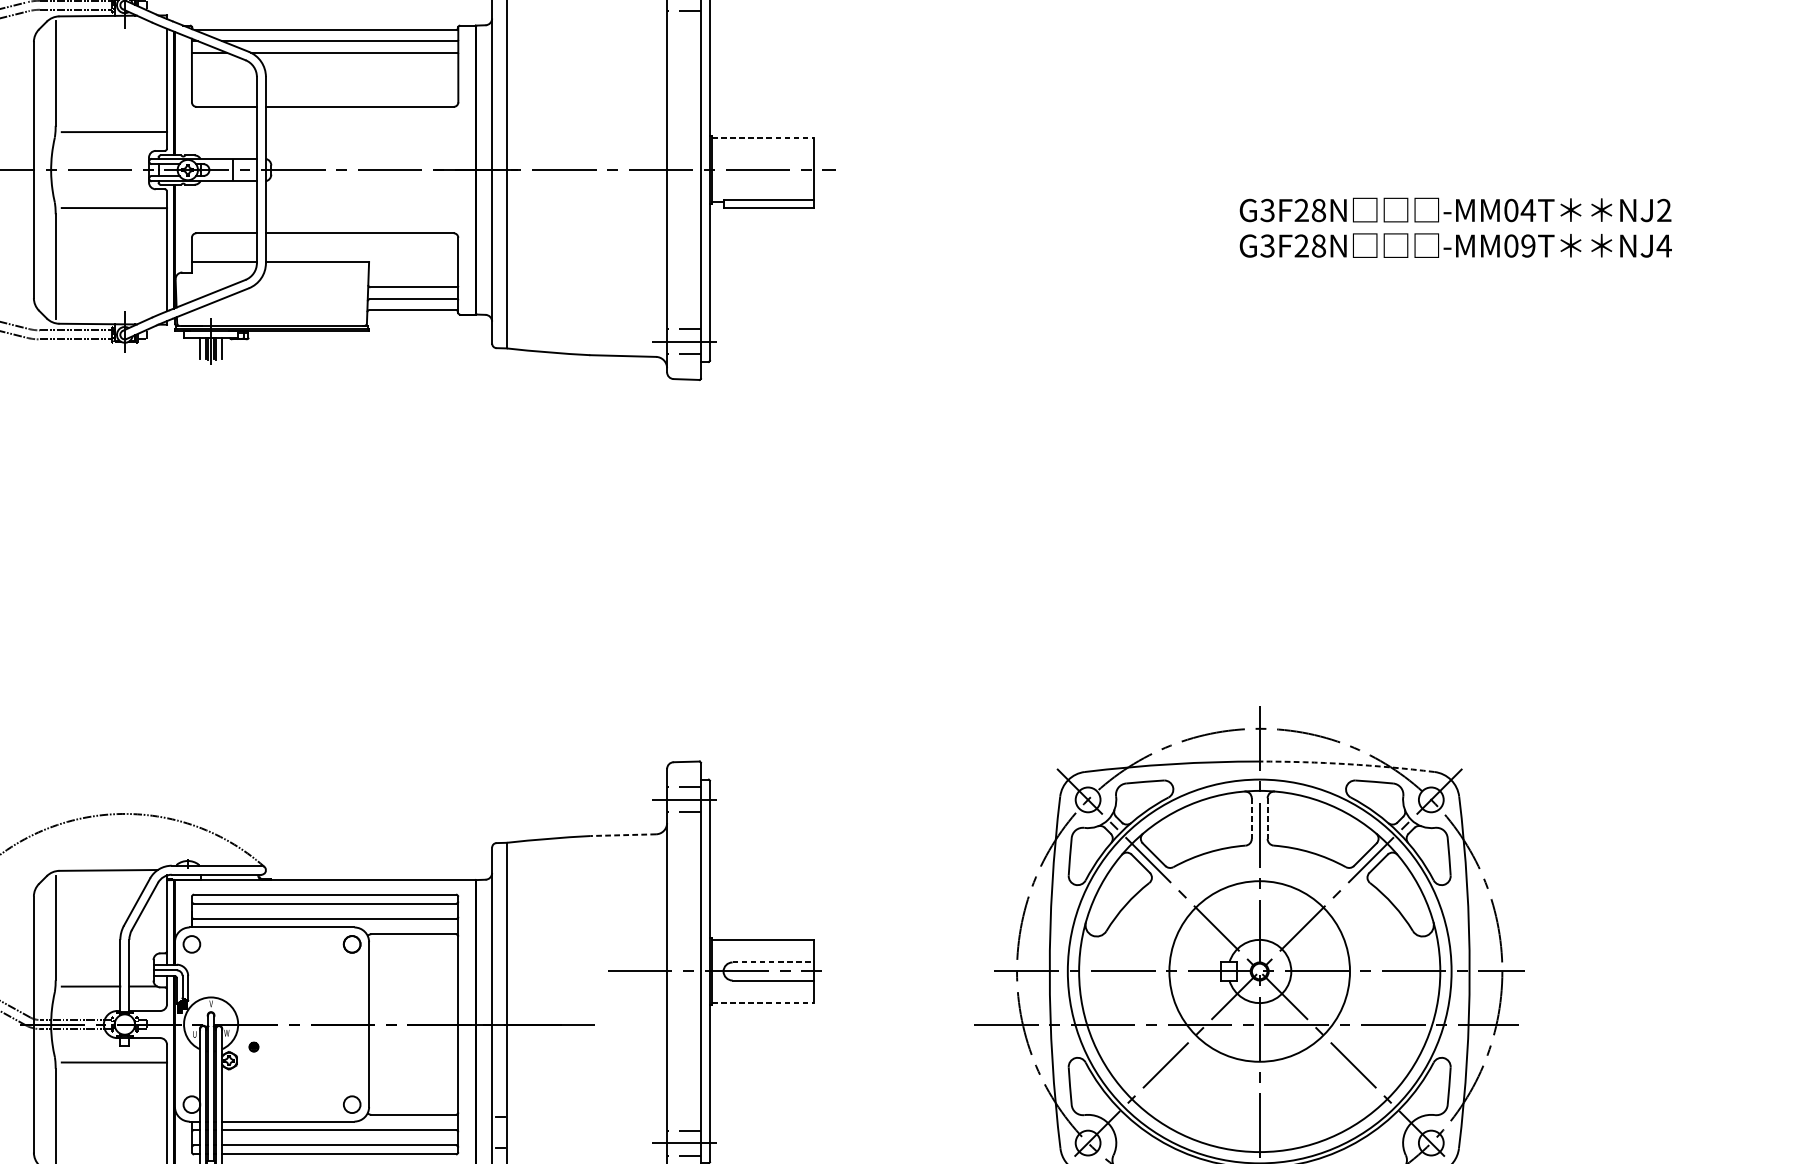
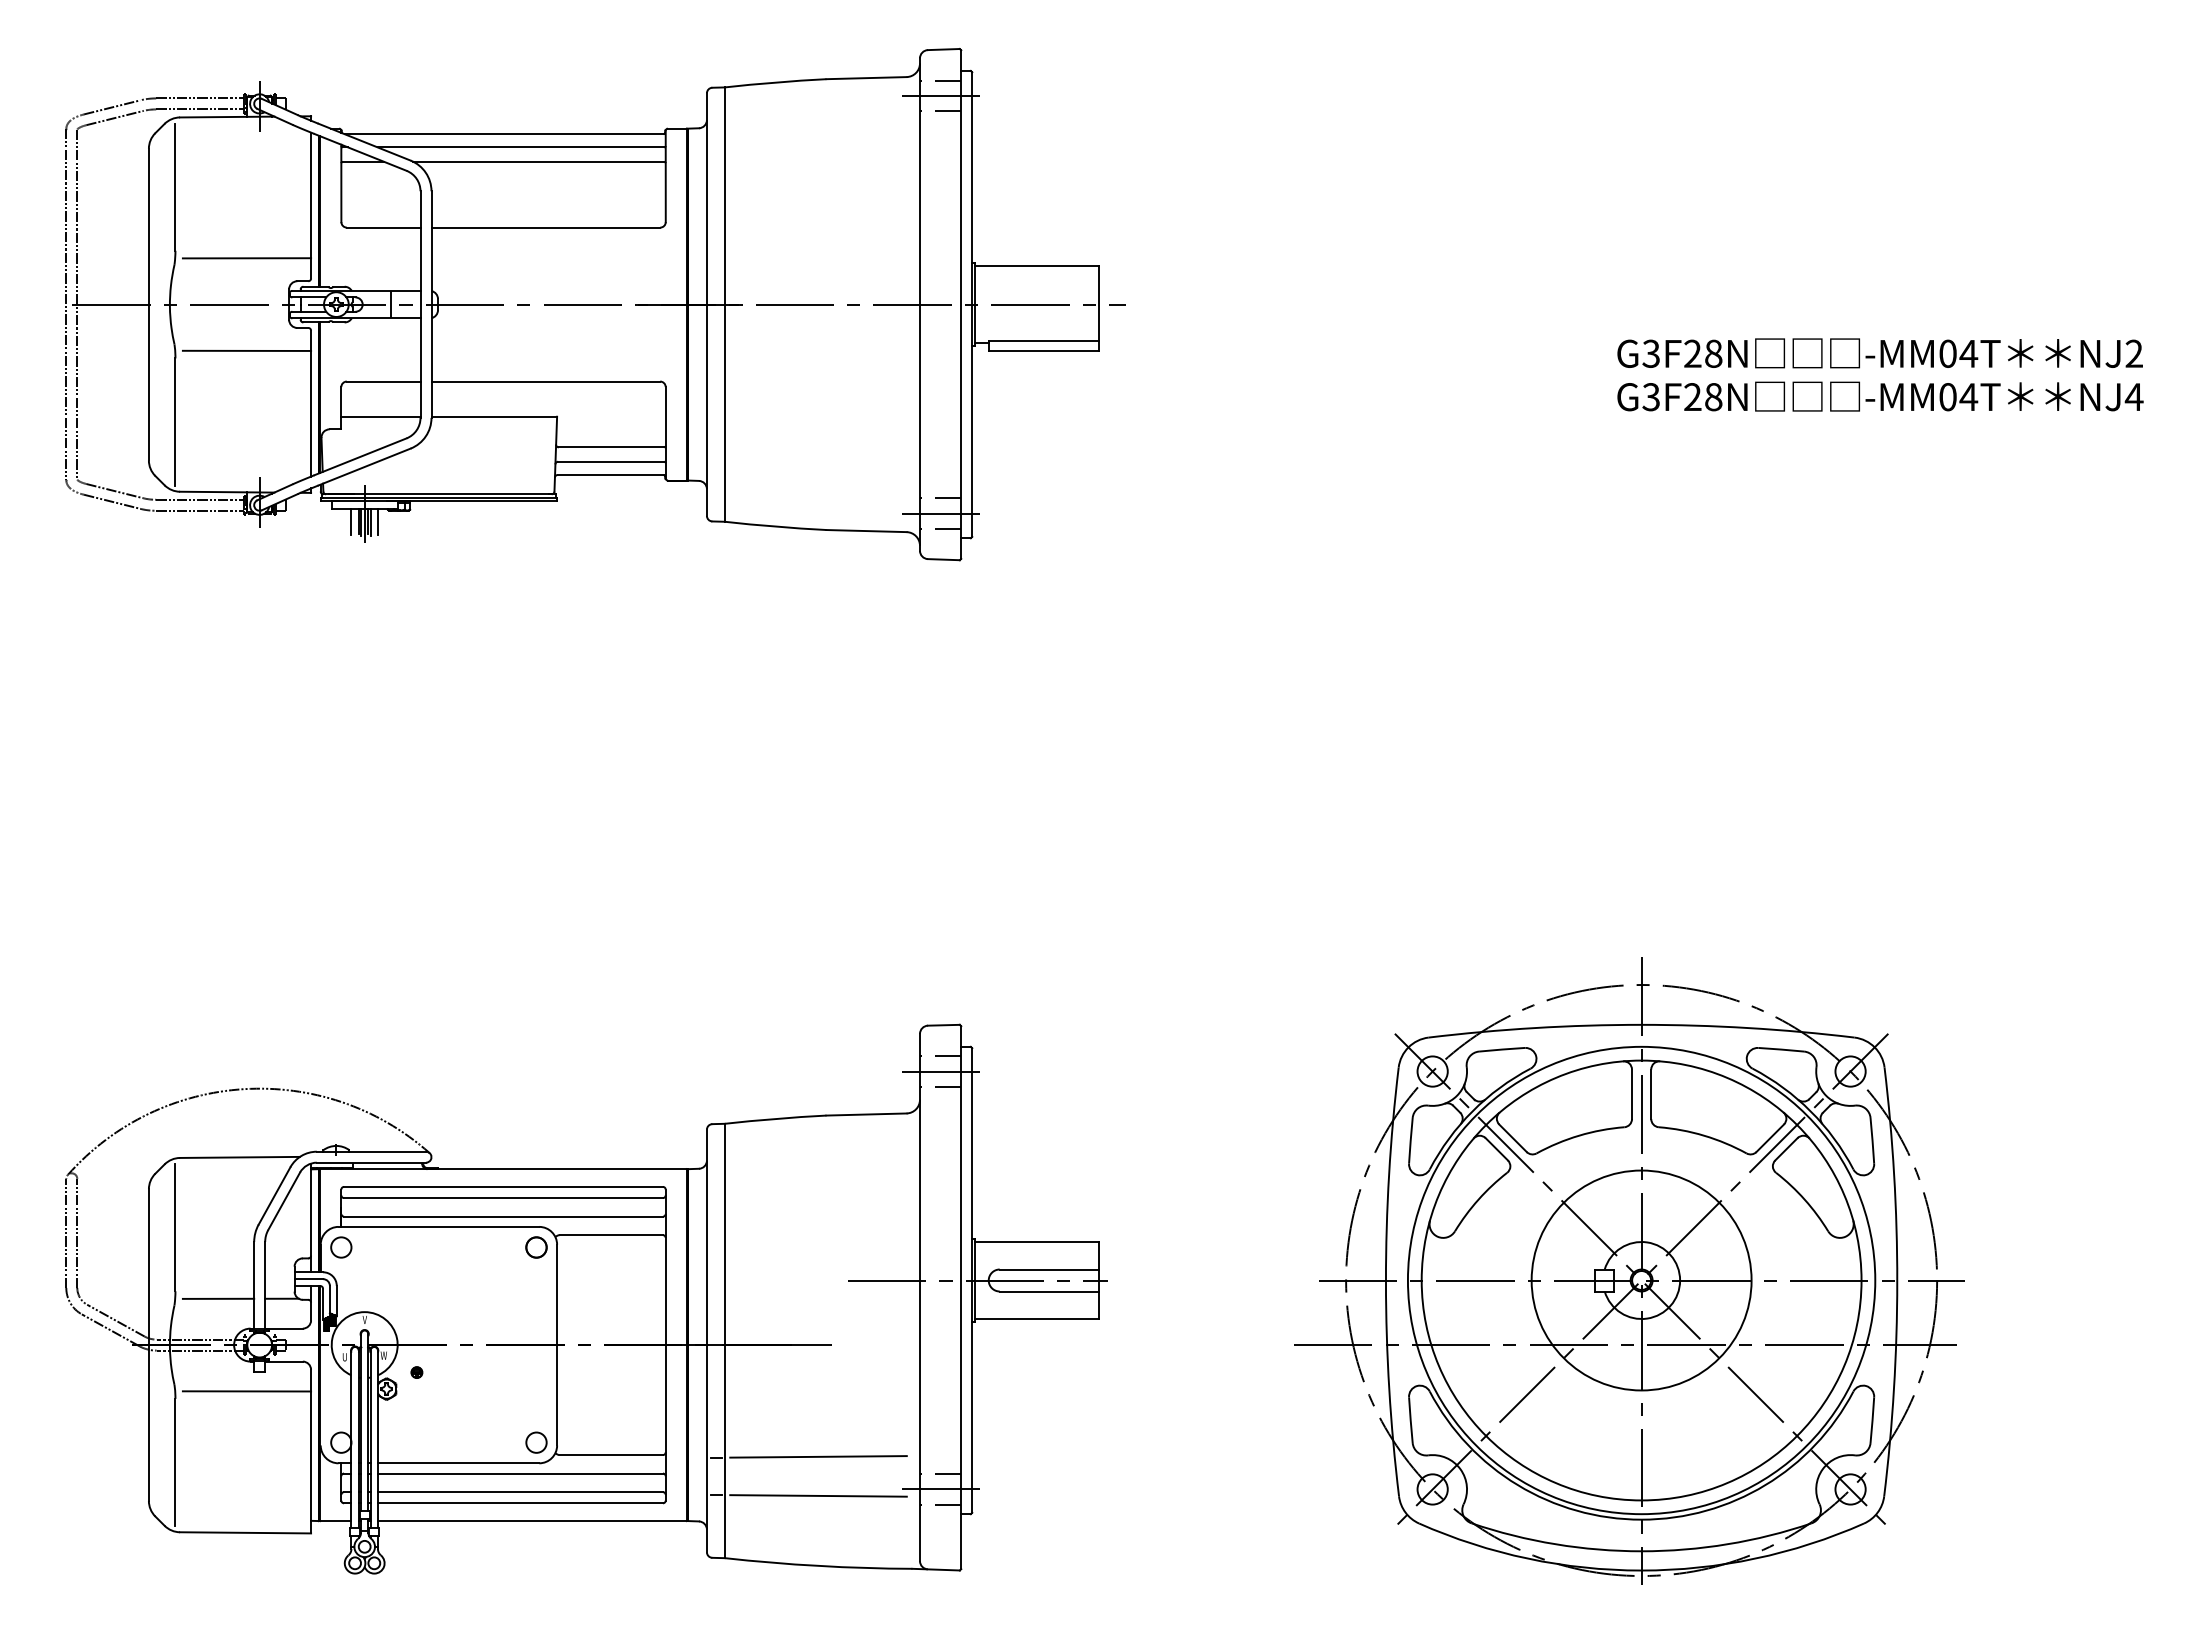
line: (762, 138) -> (1036, 266), dashed -> solid
text: (1528, 246) -> (1968, 397), -MM09T -> -MM04T
arc: (1347, 764) -> (1748, 1028), dashed -> solid
line: (1252, 818) -> (1632, 1094), dashed -> solid
line: (1267, 818) -> (1651, 1094), dashed -> solid
line: (623, 835) -> (866, 1114), dashed -> solid
line: (773, 962) -> (1049, 1269), dashed -> solid
line: (762, 1002) -> (1036, 1318), dashed -> solid
line: (583, 1116) -> (818, 1456), added
line: (583, 1148) -> (818, 1495), added

